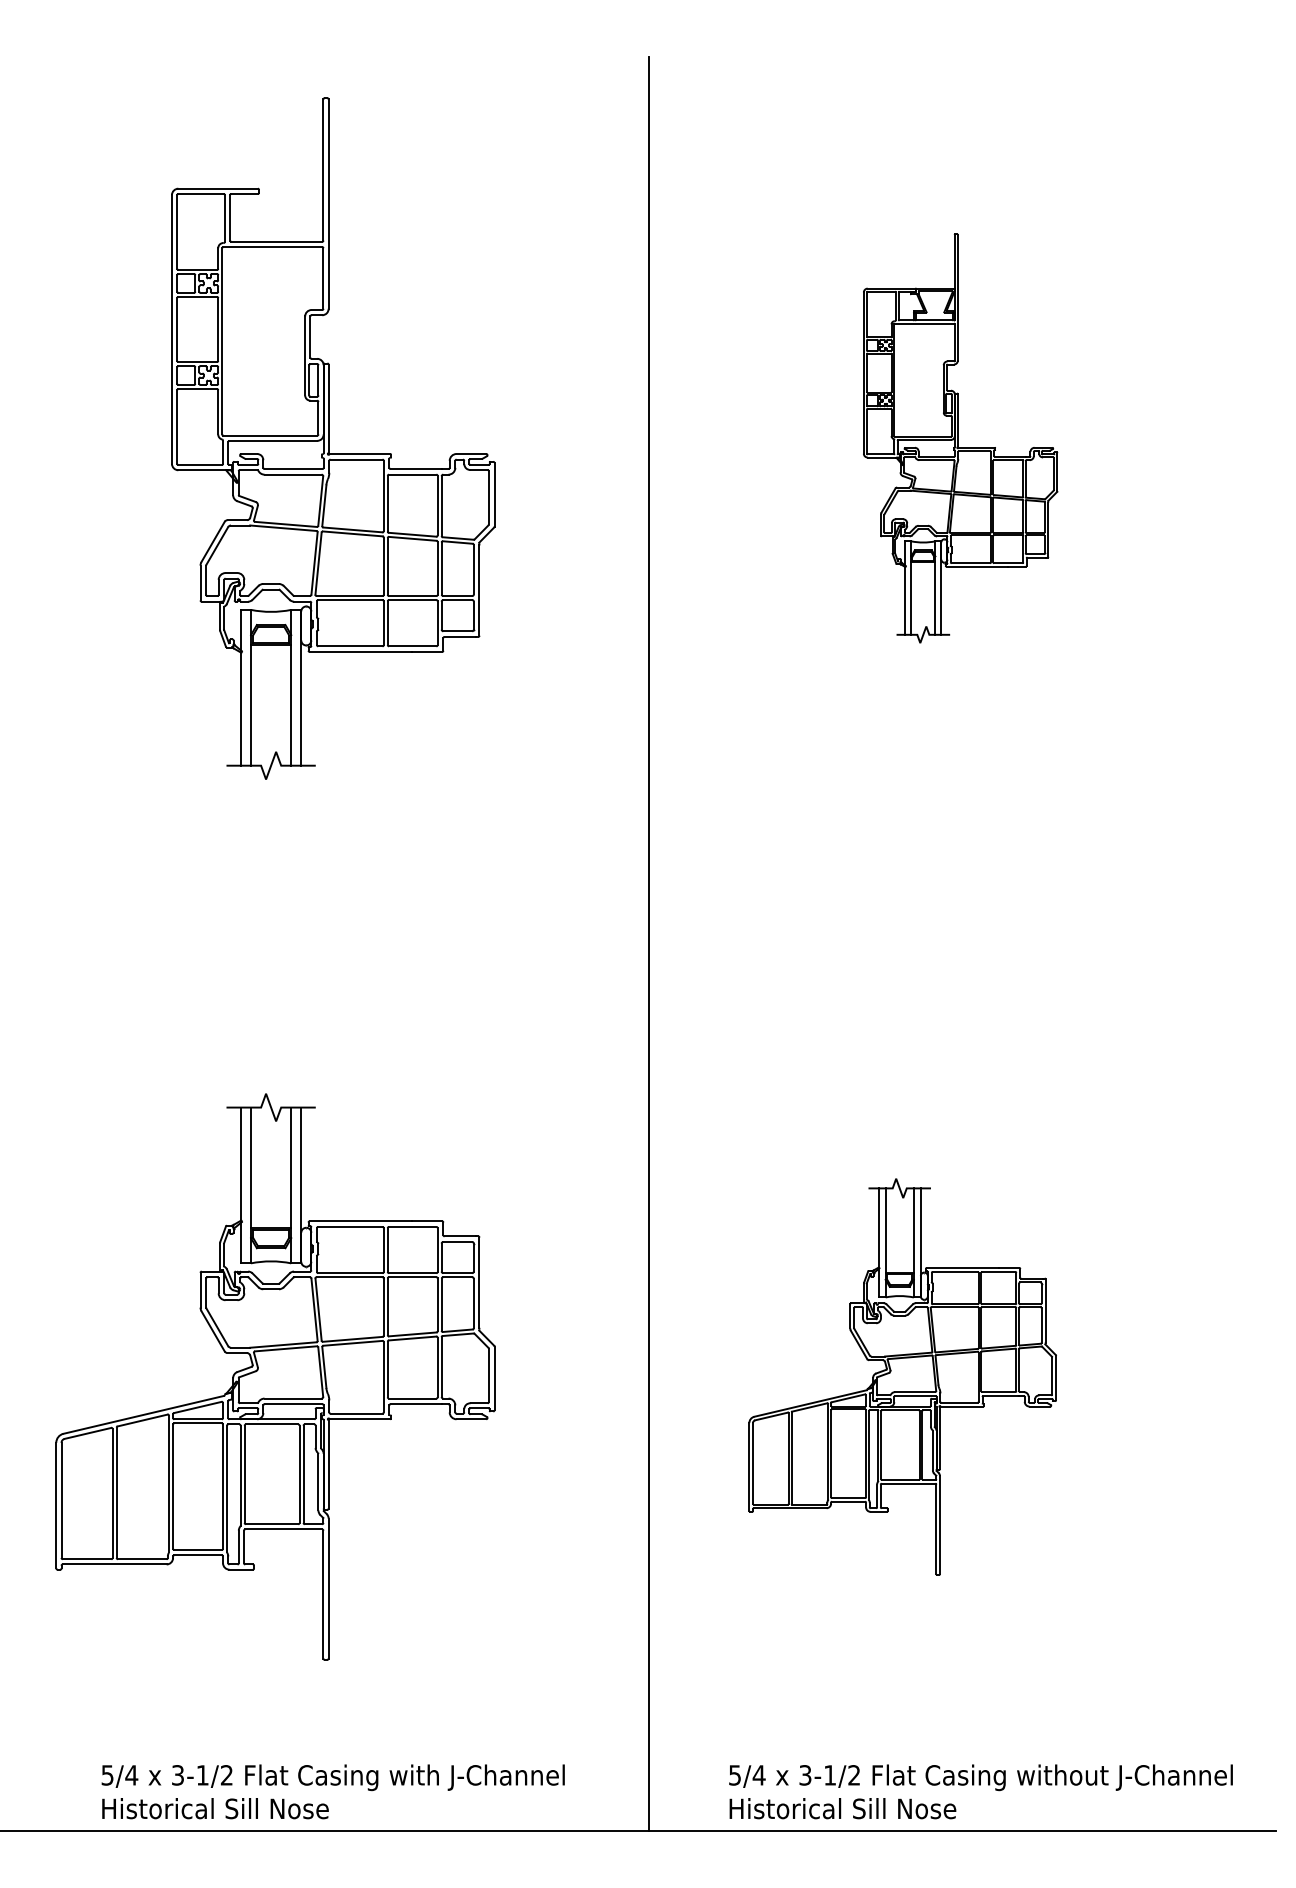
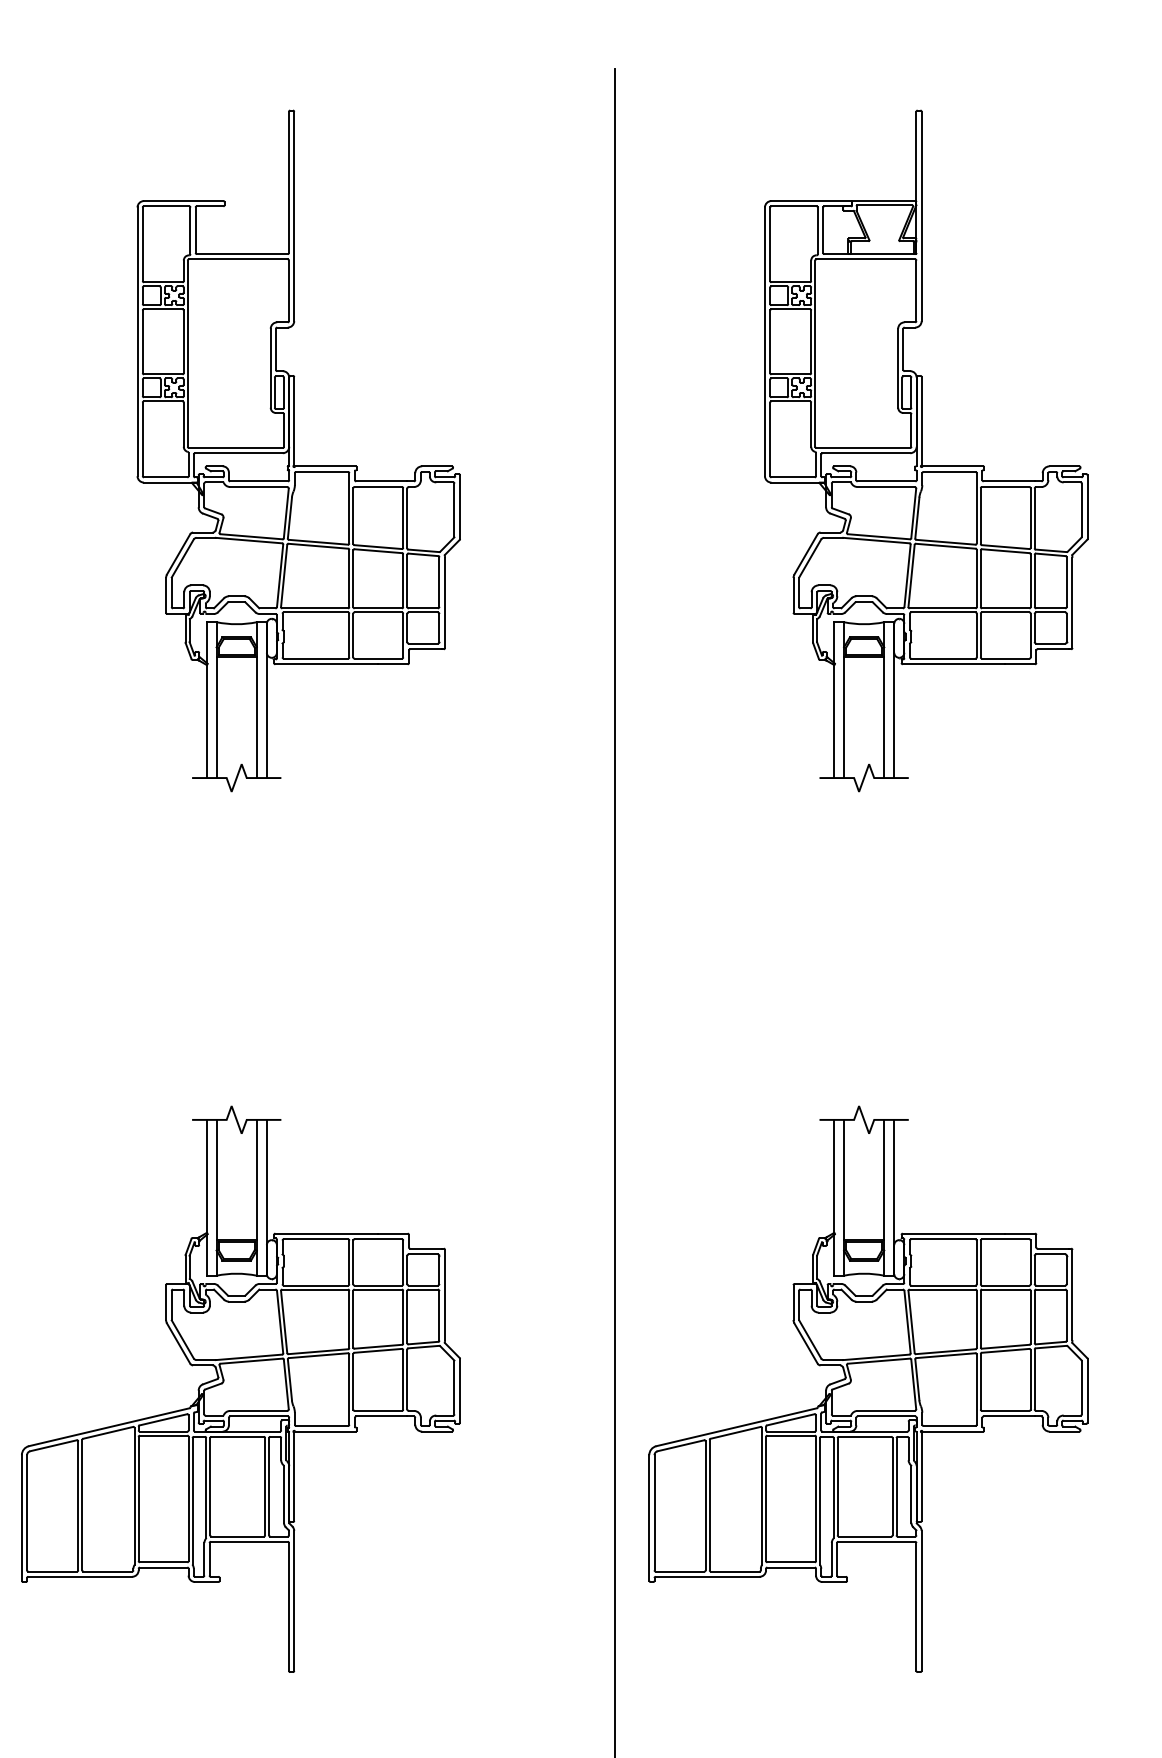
part: (960, 438) -> (926, 450), size x1.67
part: (902, 1376) -> (868, 1388), size x1.43

